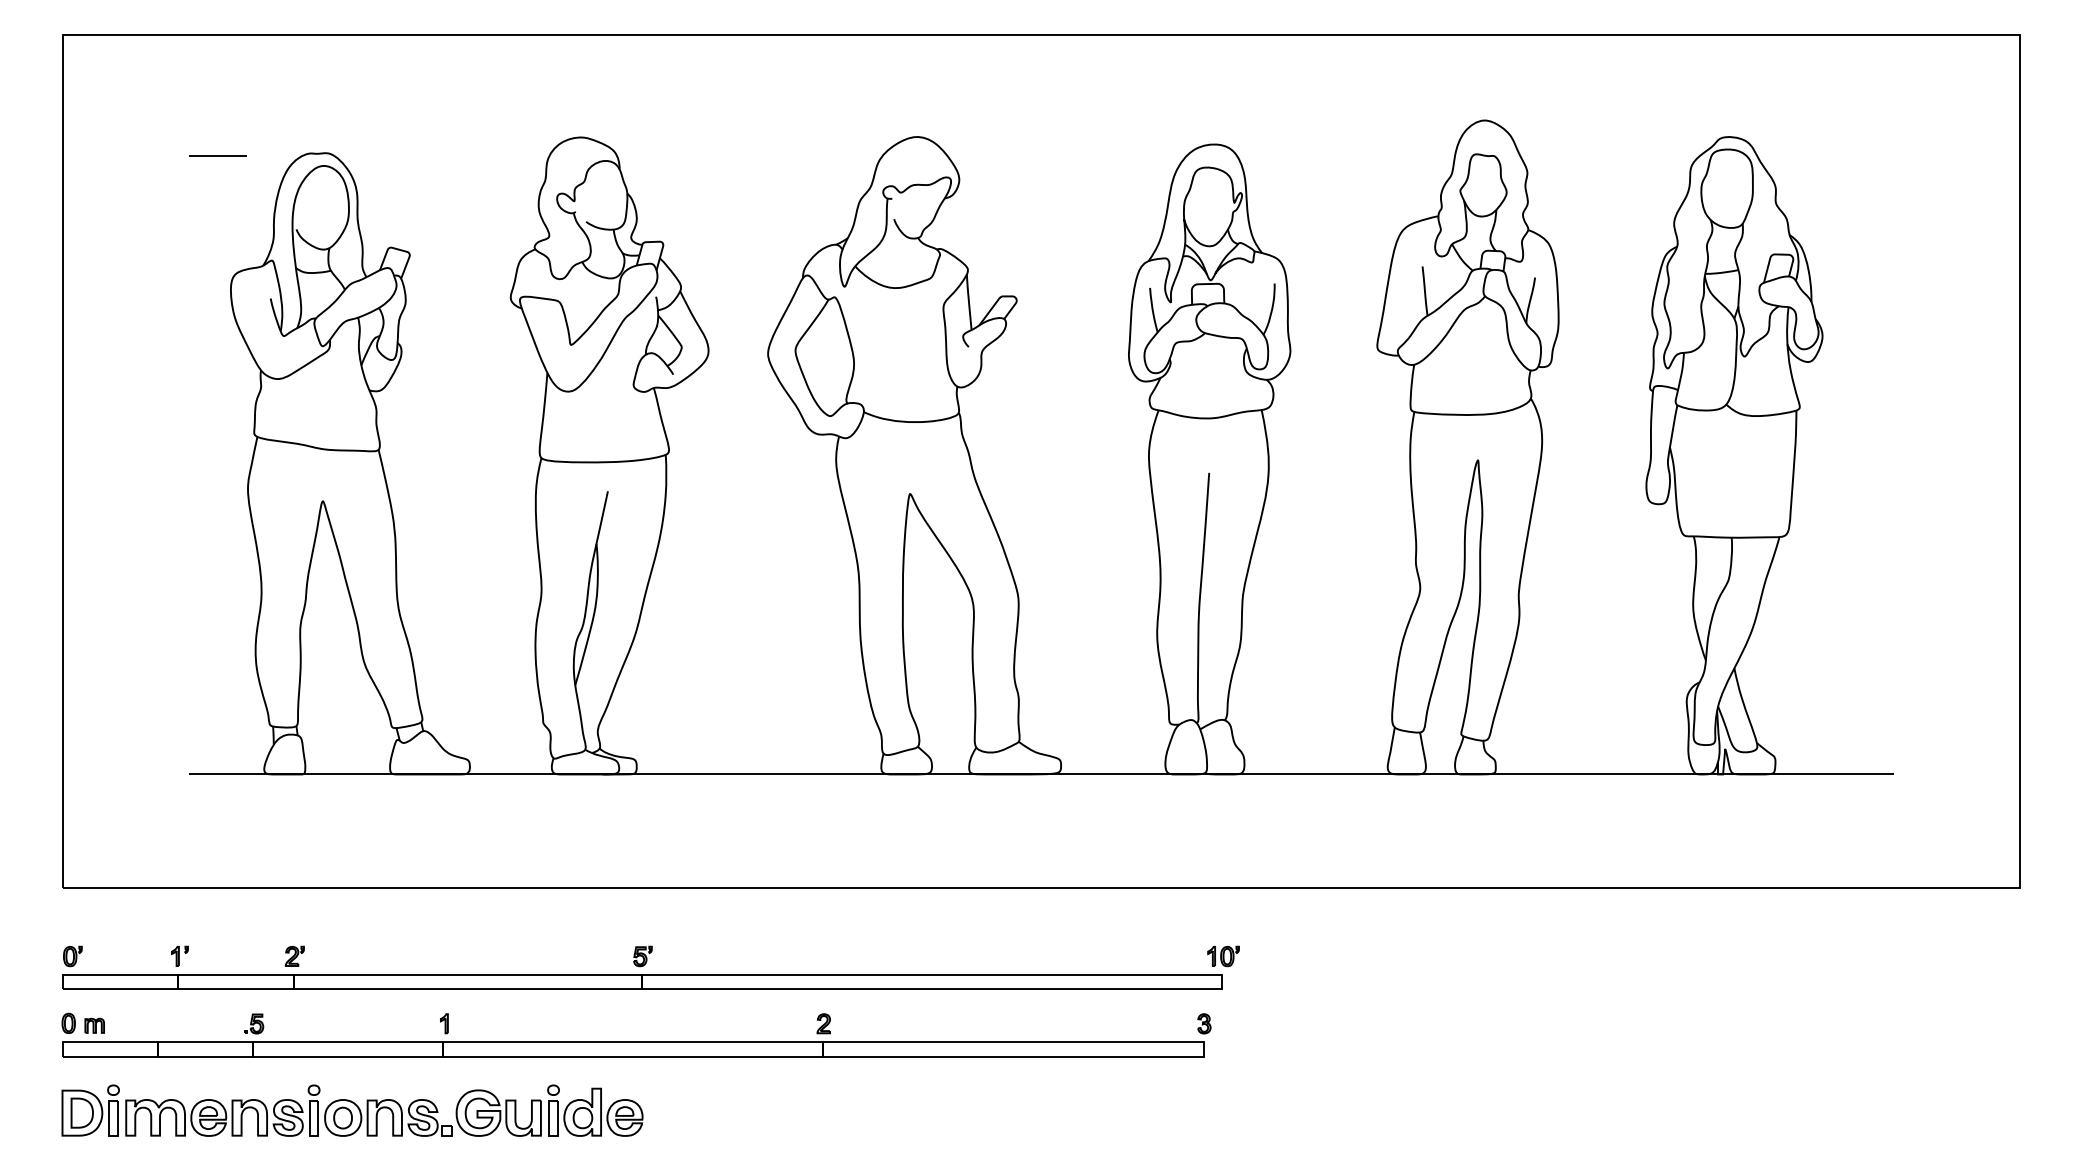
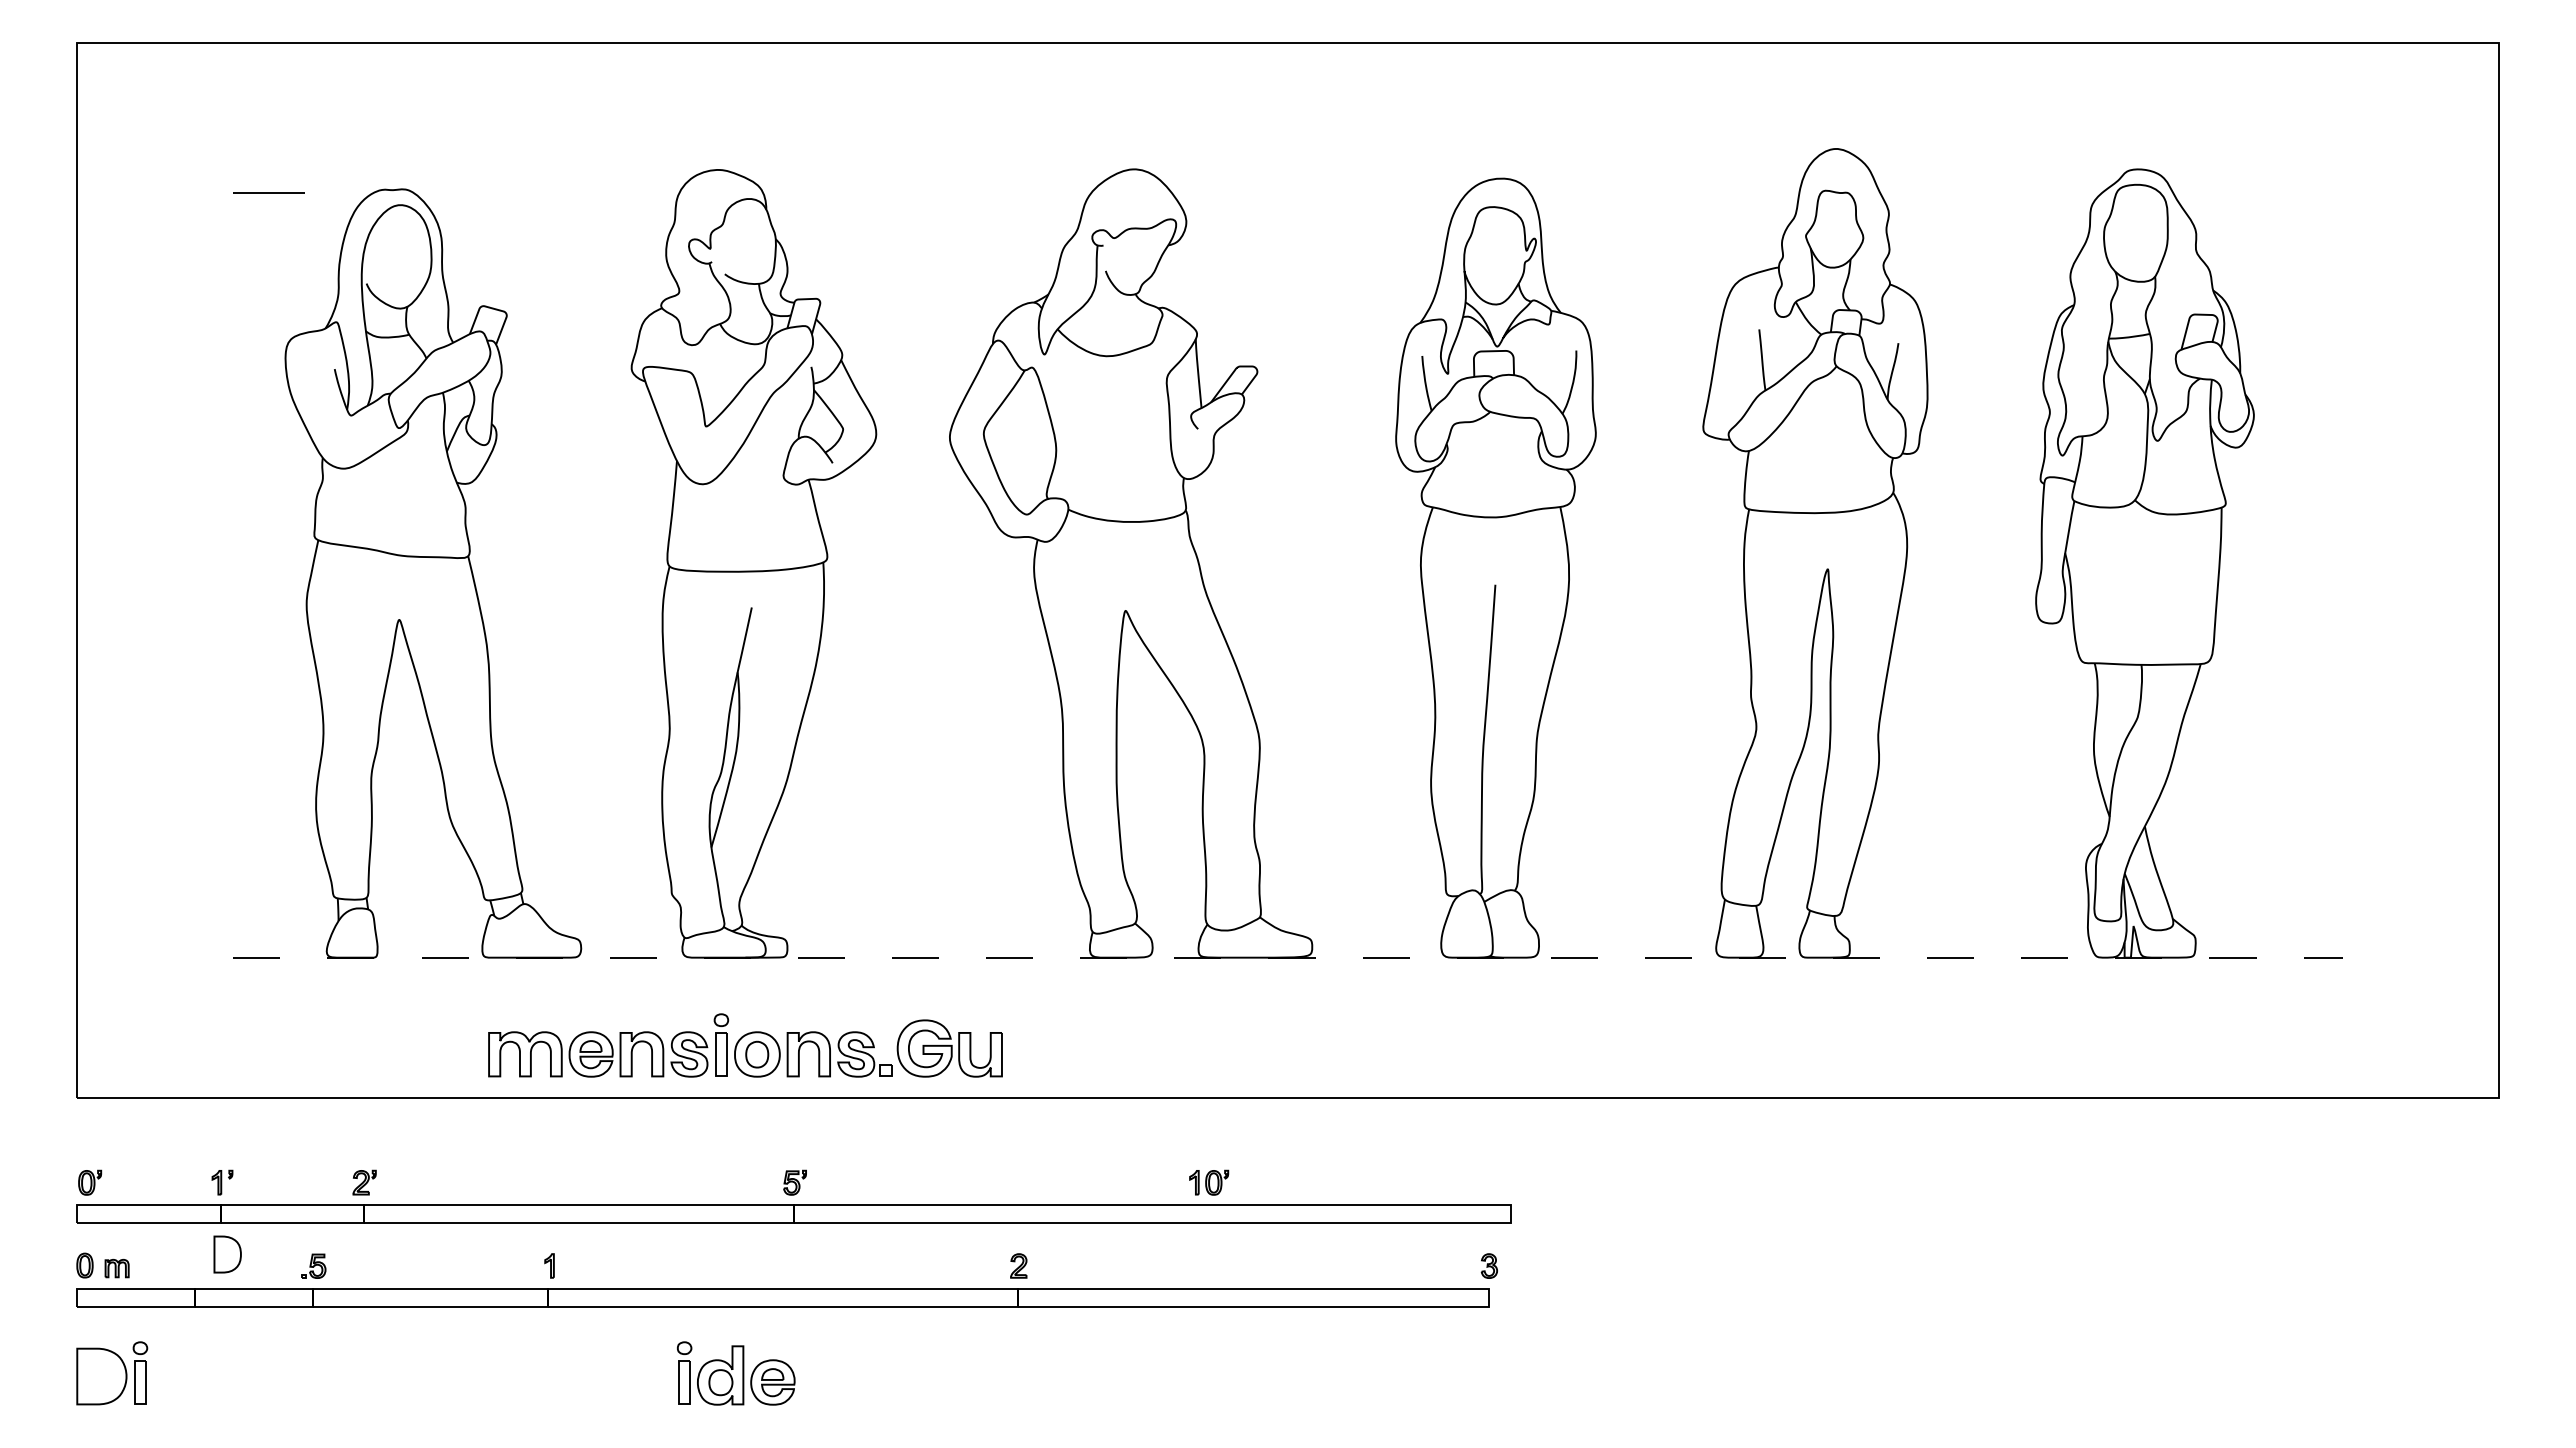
line: (1041, 774) -> (1288, 957), solid -> dashed
part: (1223, 956) -> (1209, 1182), moved
part: (333, 1110) -> (745, 1045), moved
part: (82, 1113) -> (227, 1254), moved

